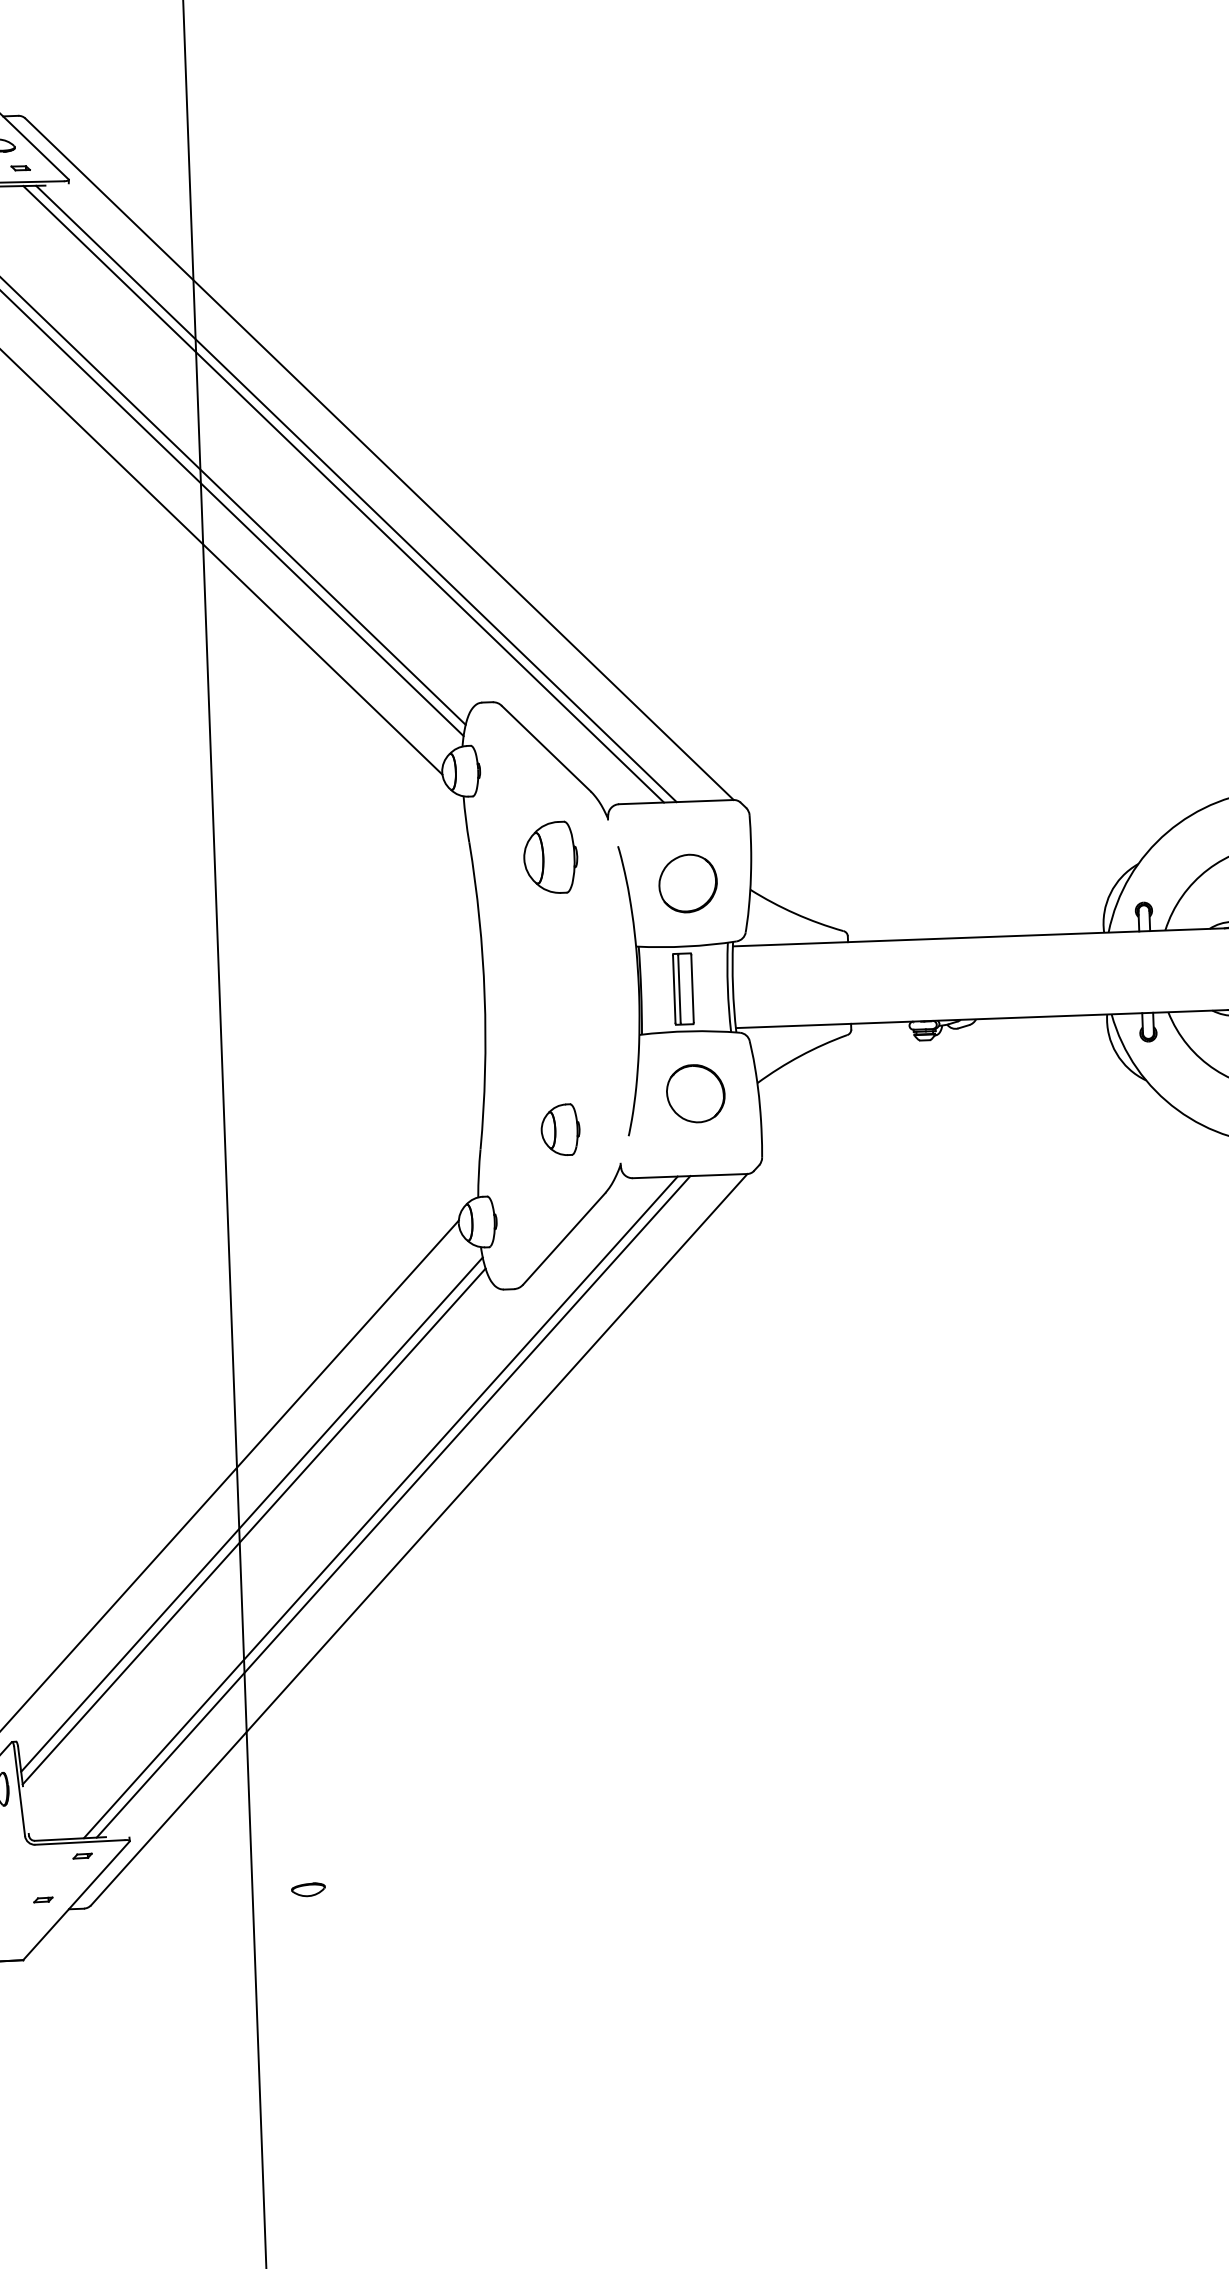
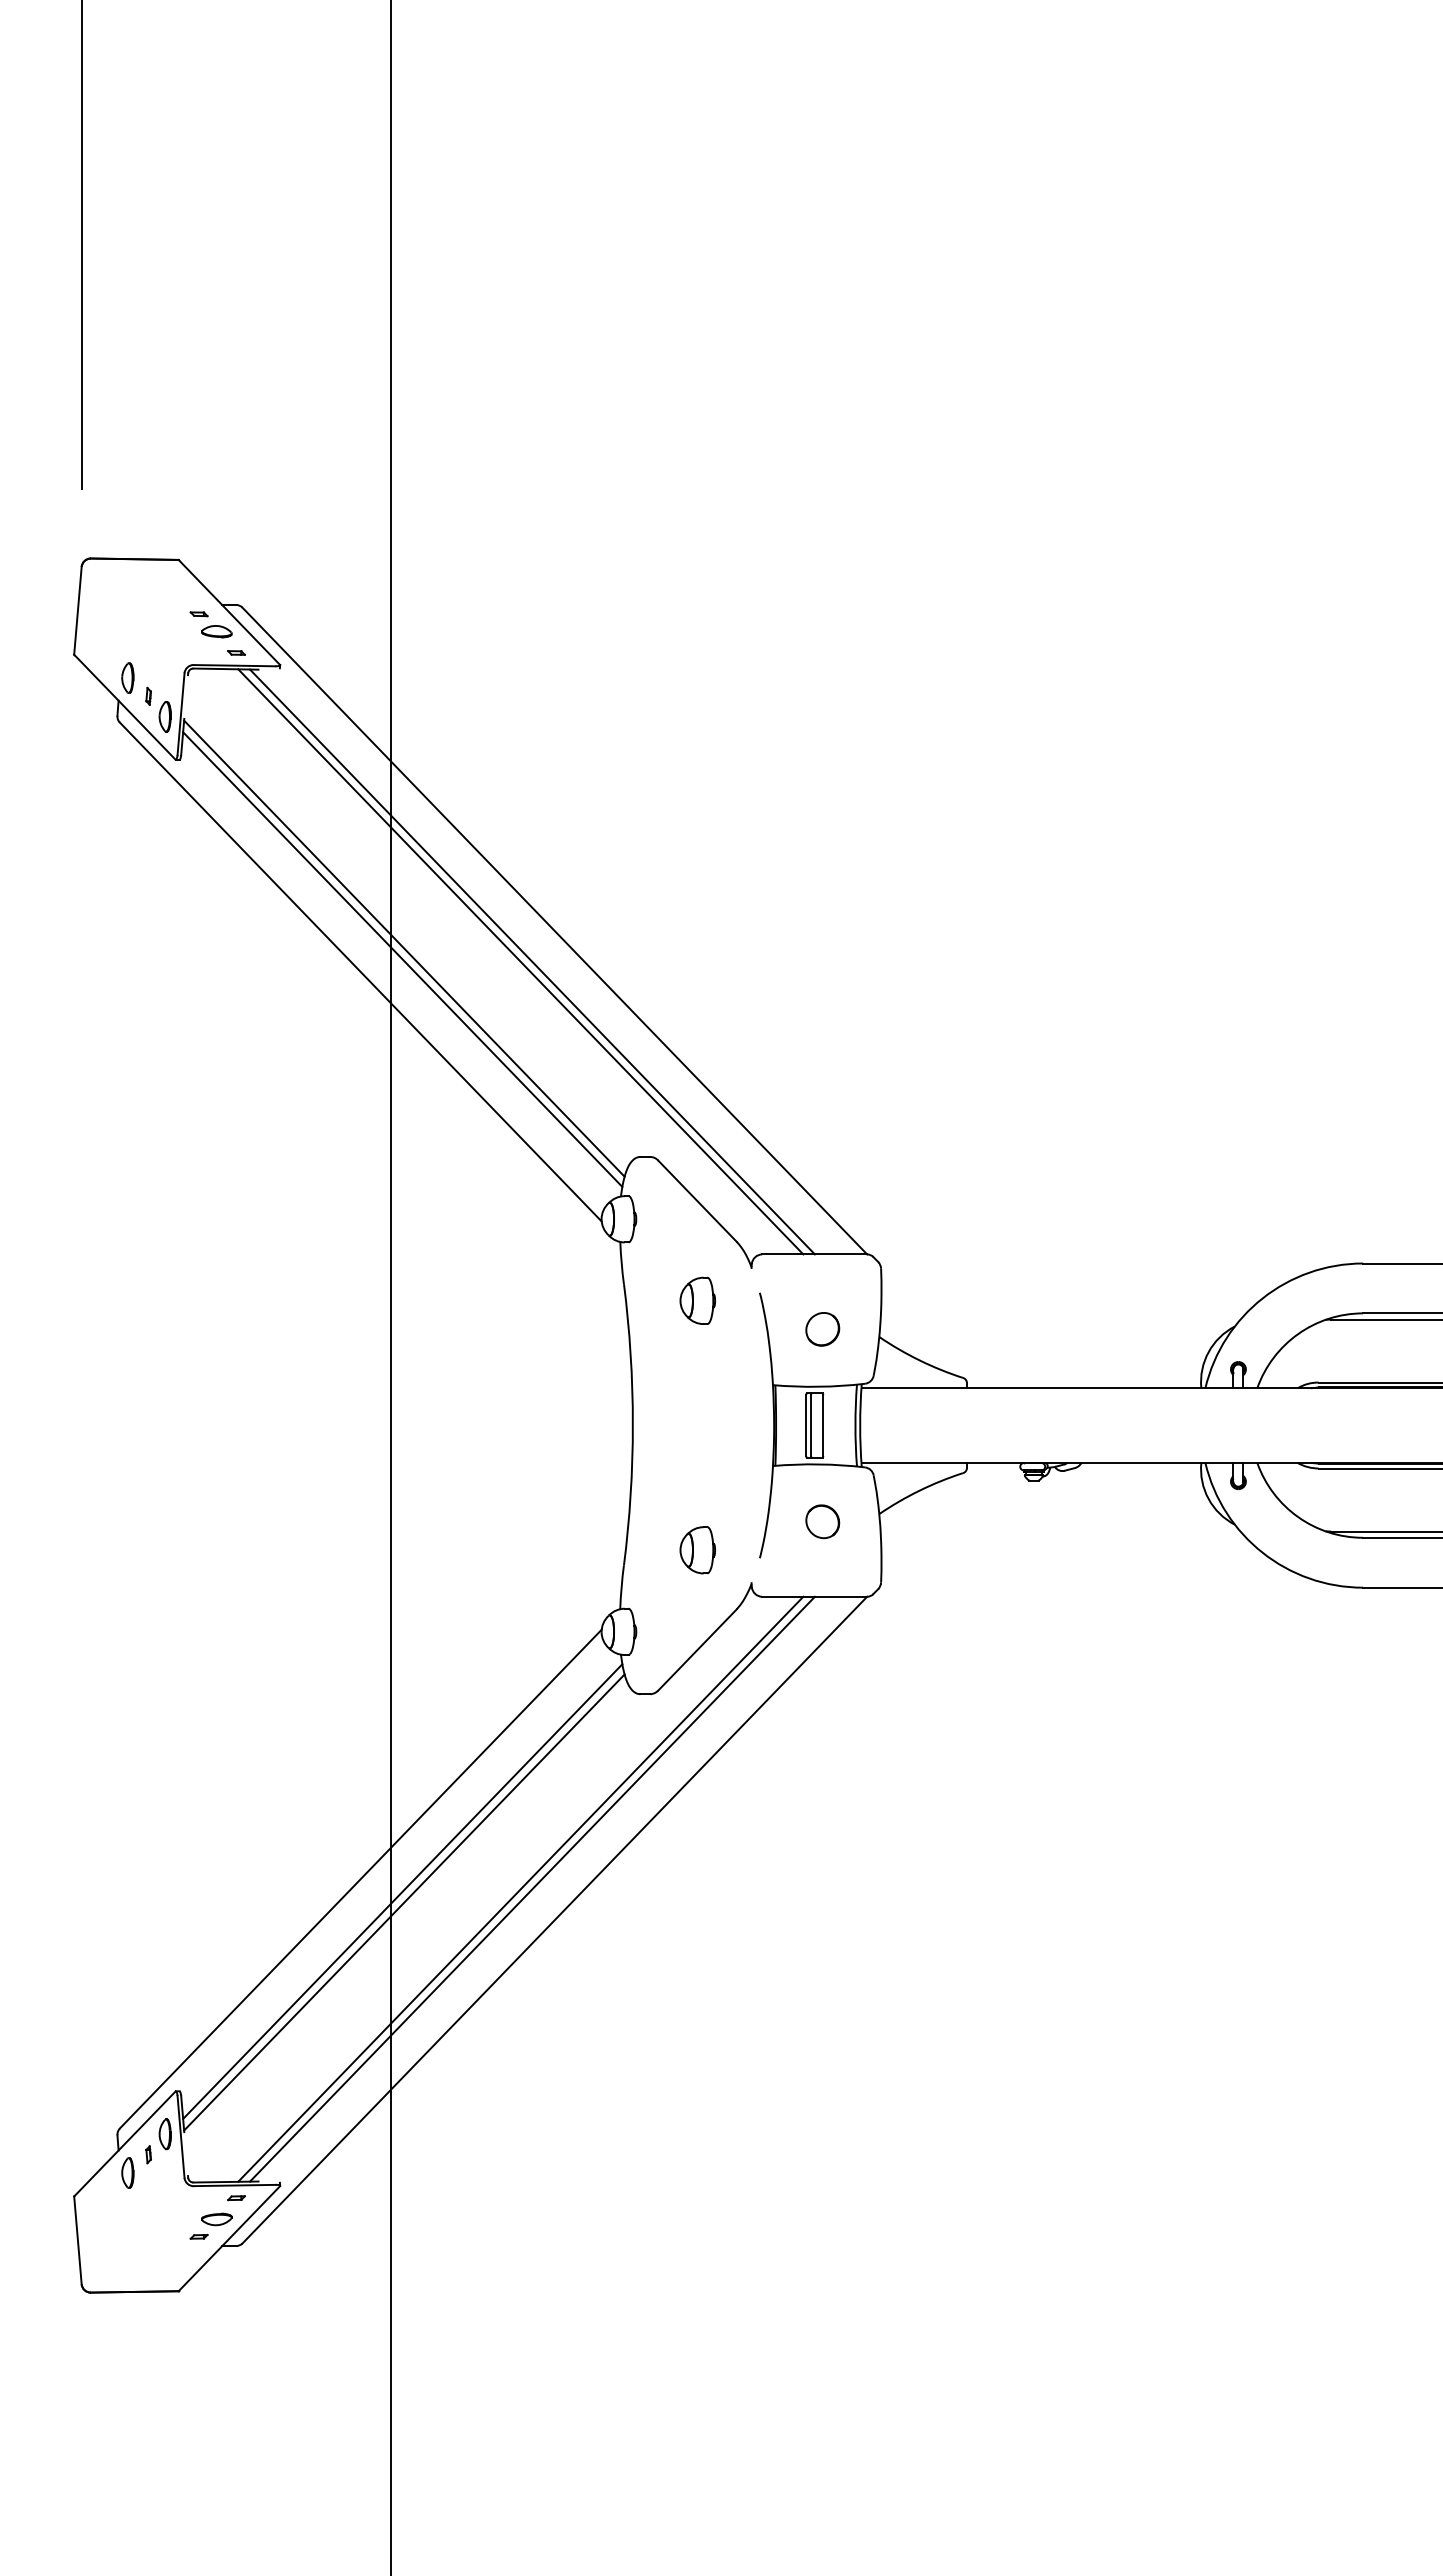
part: (550, 857) -> (697, 1300), size x0.71
part: (687, 883) -> (822, 1329), size x0.62
part: (695, 1093) -> (822, 1521), size x0.62
part: (308, 1889) -> (216, 2219), moved

